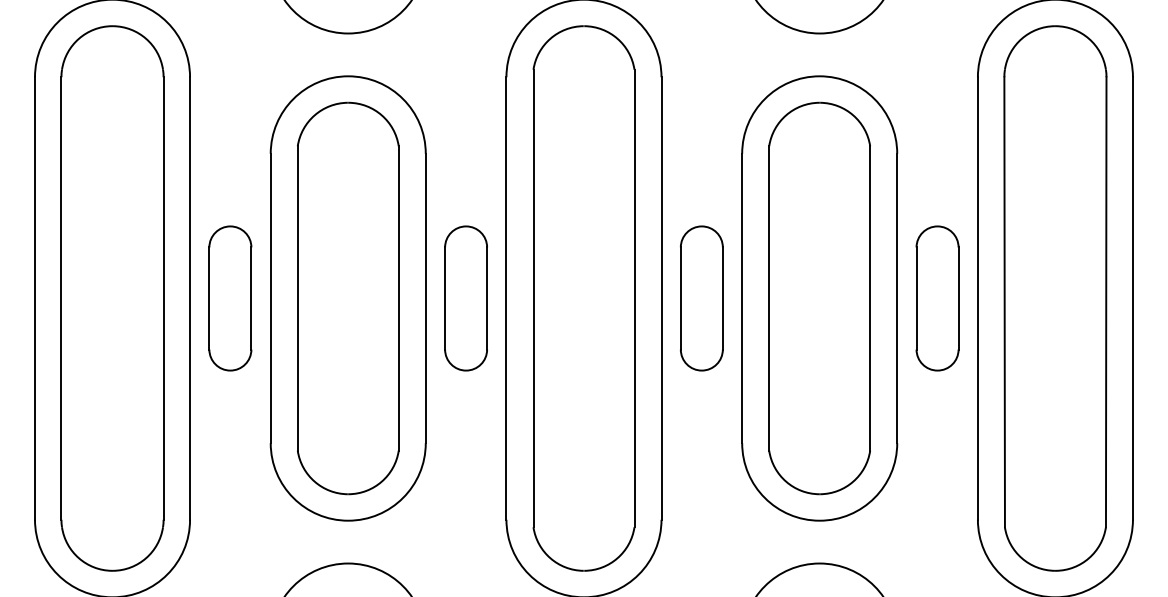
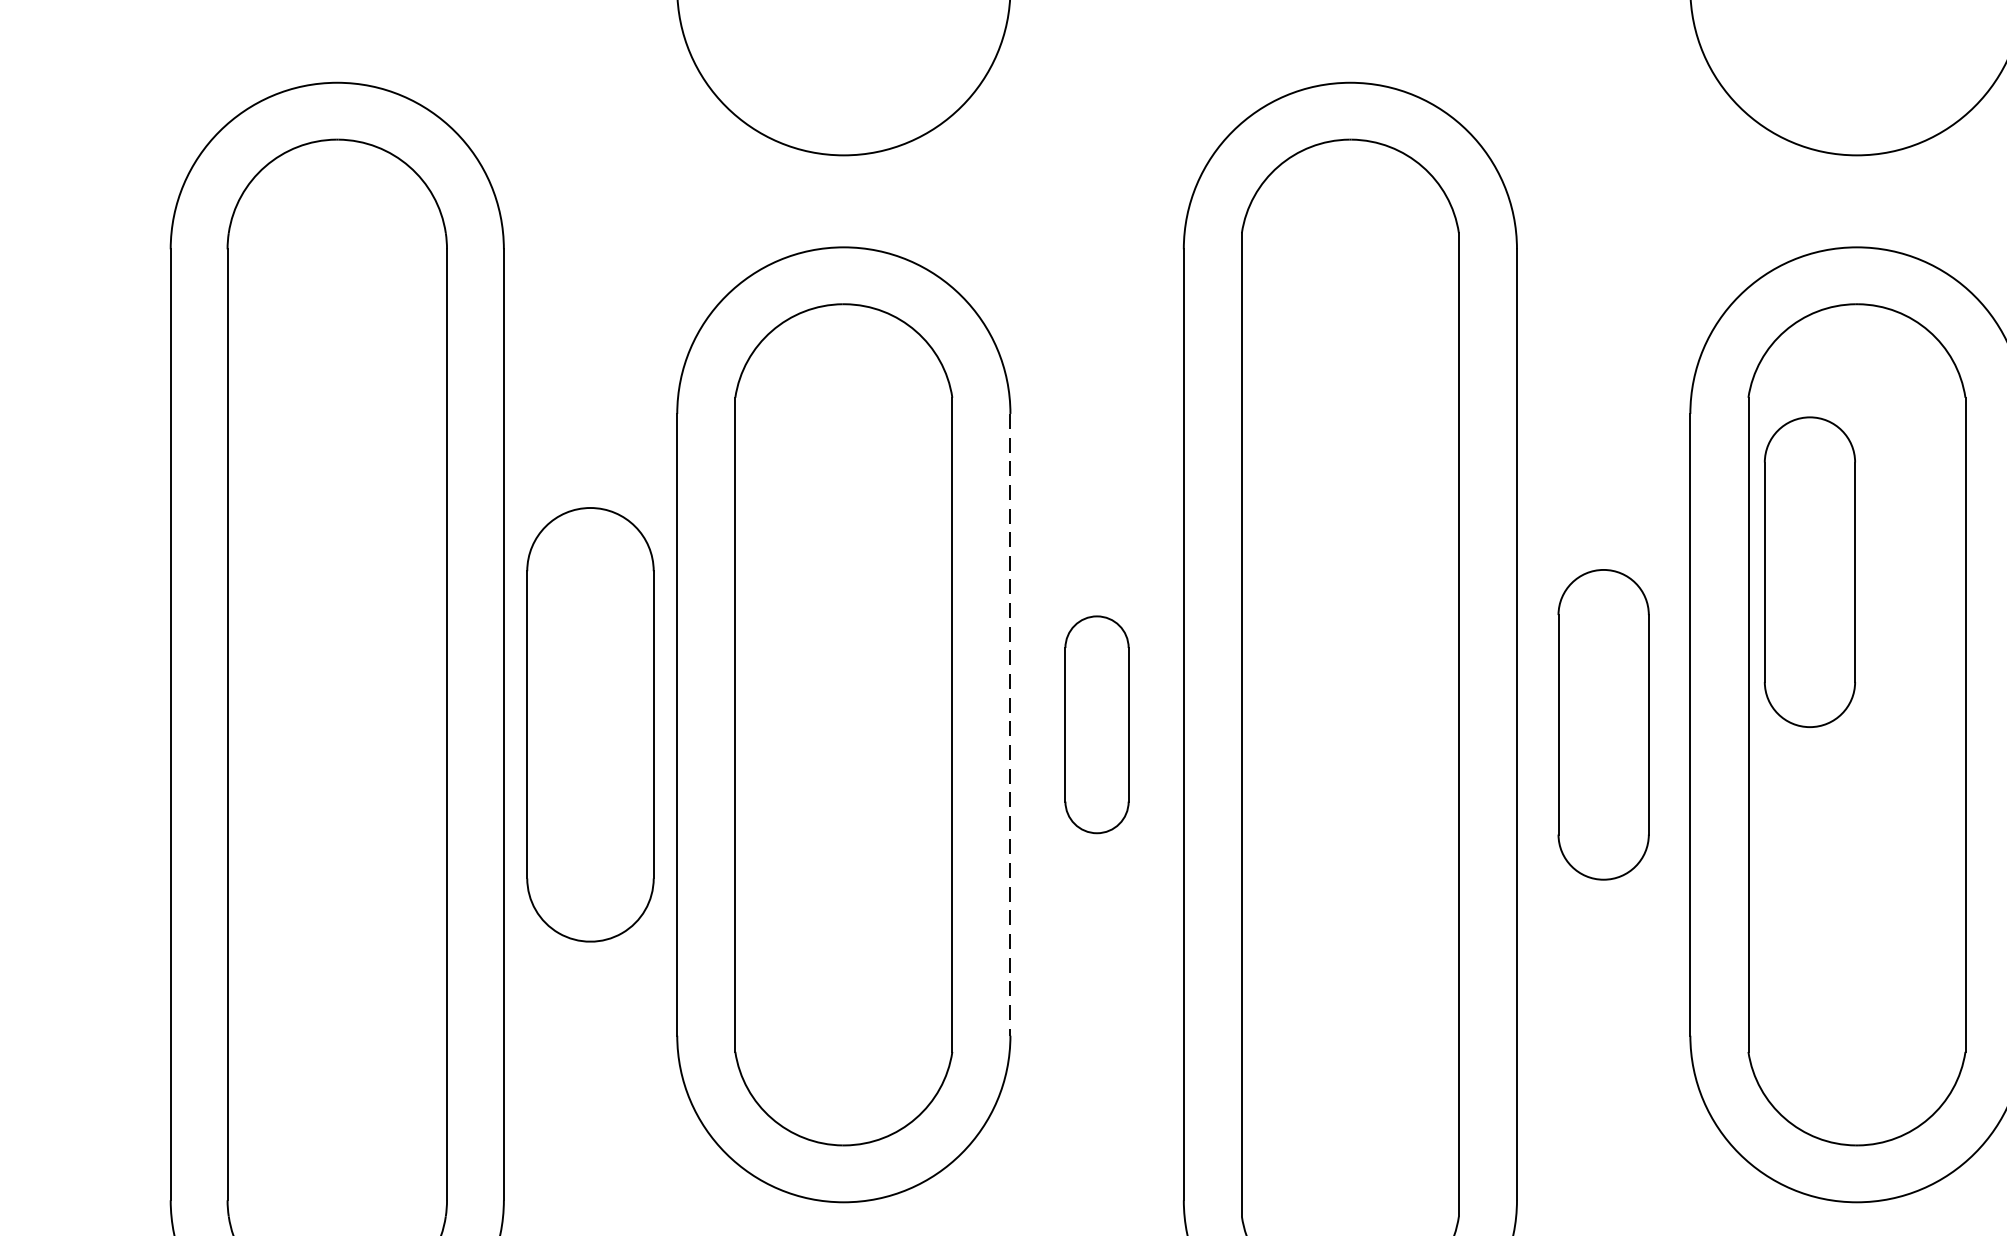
part: (797, 227) -> (1809, 572), added
part: (230, 298) -> (590, 724), size x1.4
line: (425, 298) -> (1009, 724), solid -> dashed
part: (465, 298) -> (1095, 724), size x0.7

